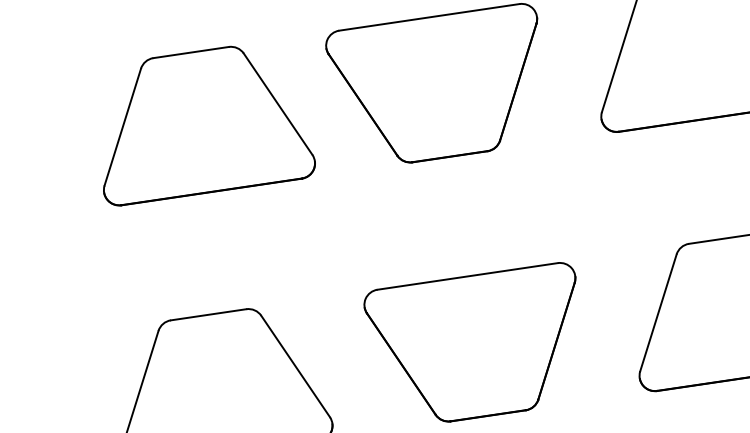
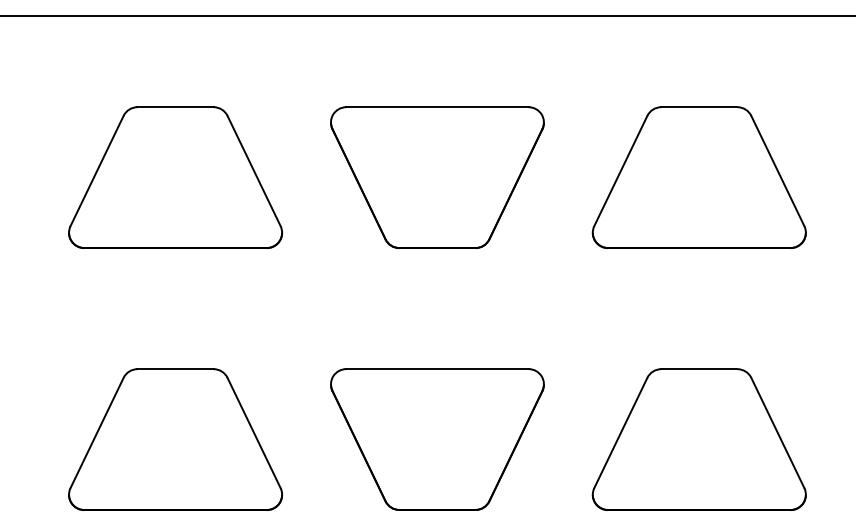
part: (201, 122) -> (175, 177), moved

